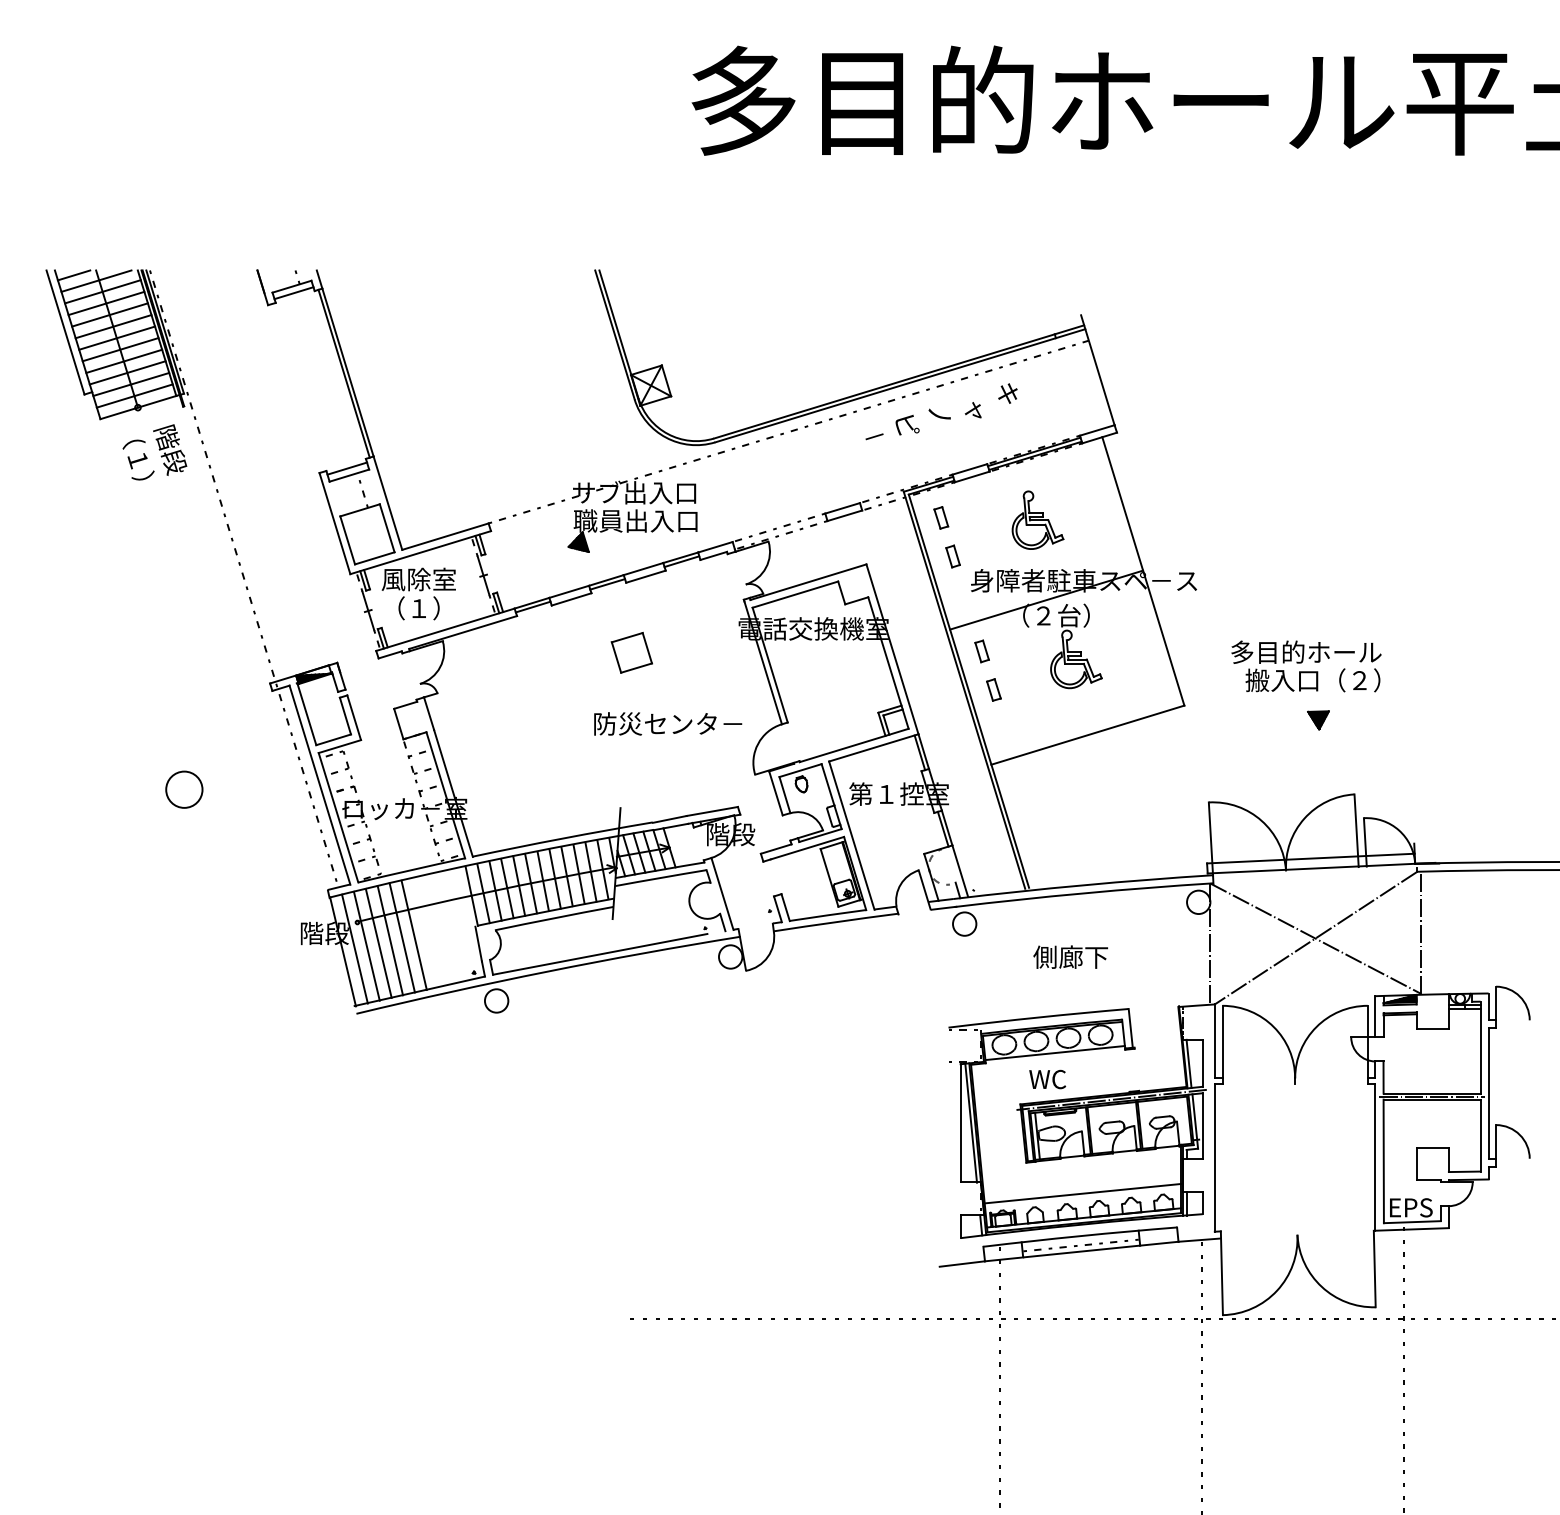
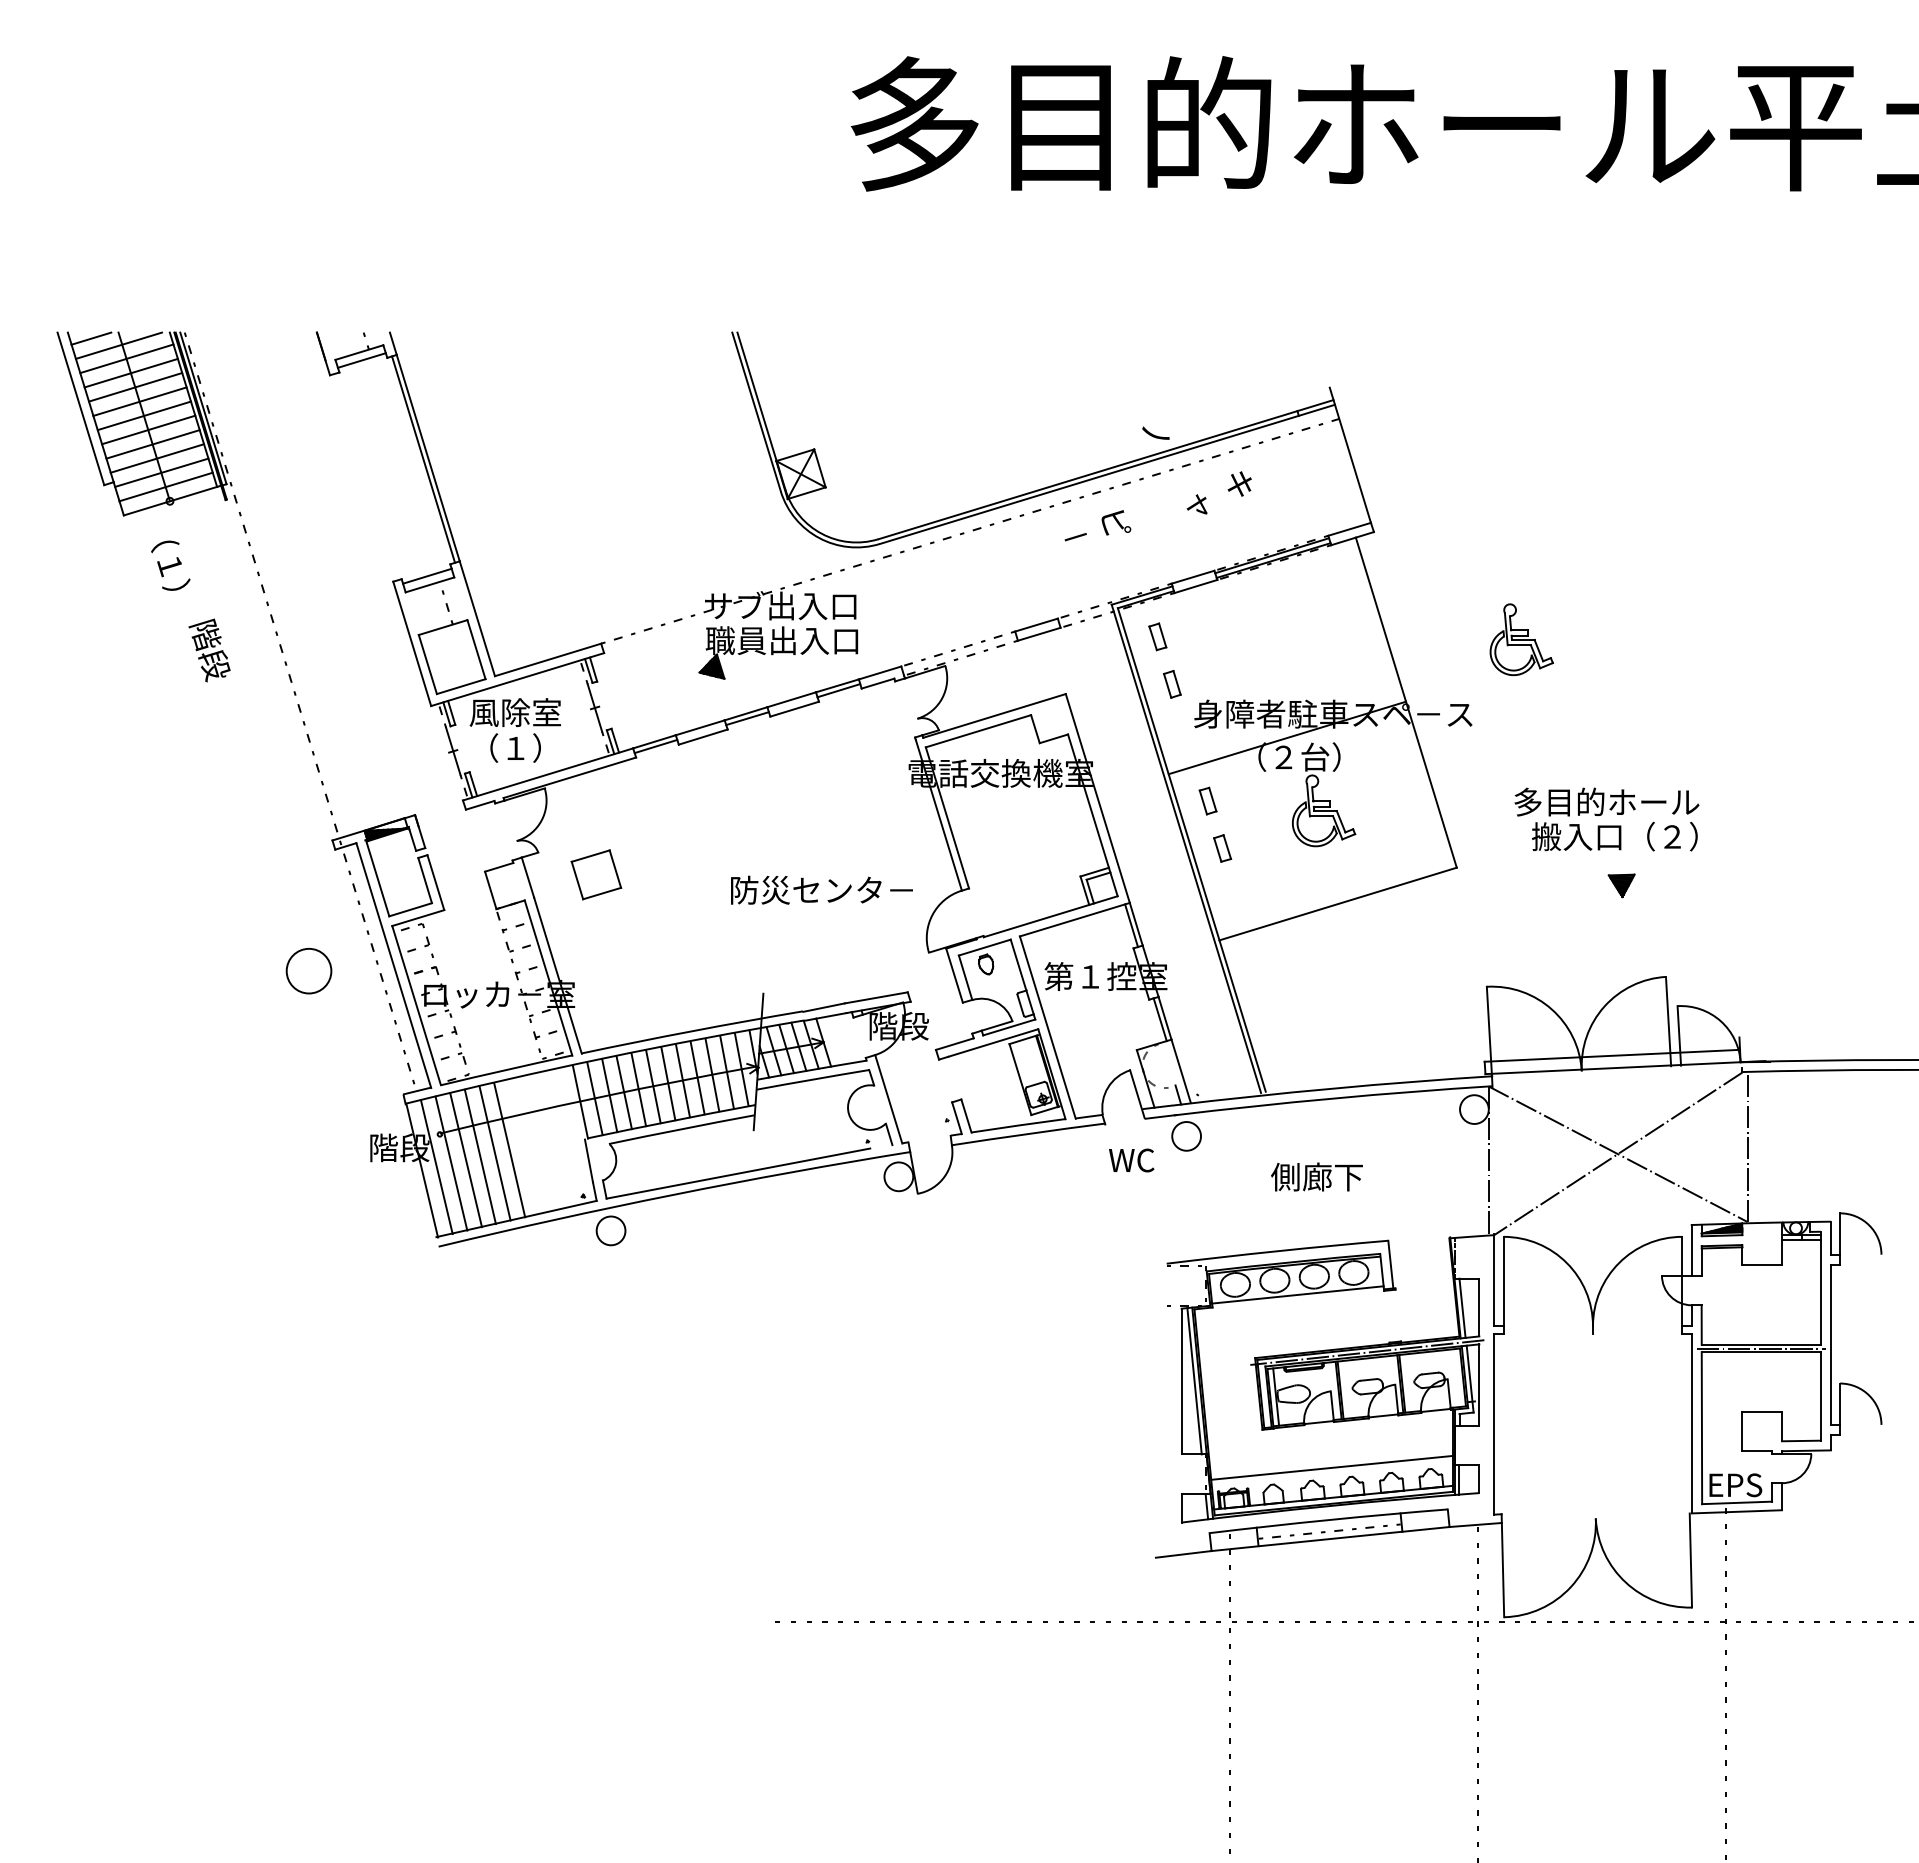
text: (939, 413) -> (1155, 432), moved
text: (170, 450) -> (209, 650), moved
part: (1037, 520) -> (1521, 639), moved
part: (631, 652) -> (596, 874), moved
circle: (183, 790) -> (308, 971), moved
text: (1047, 1079) -> (1131, 1160), moved

